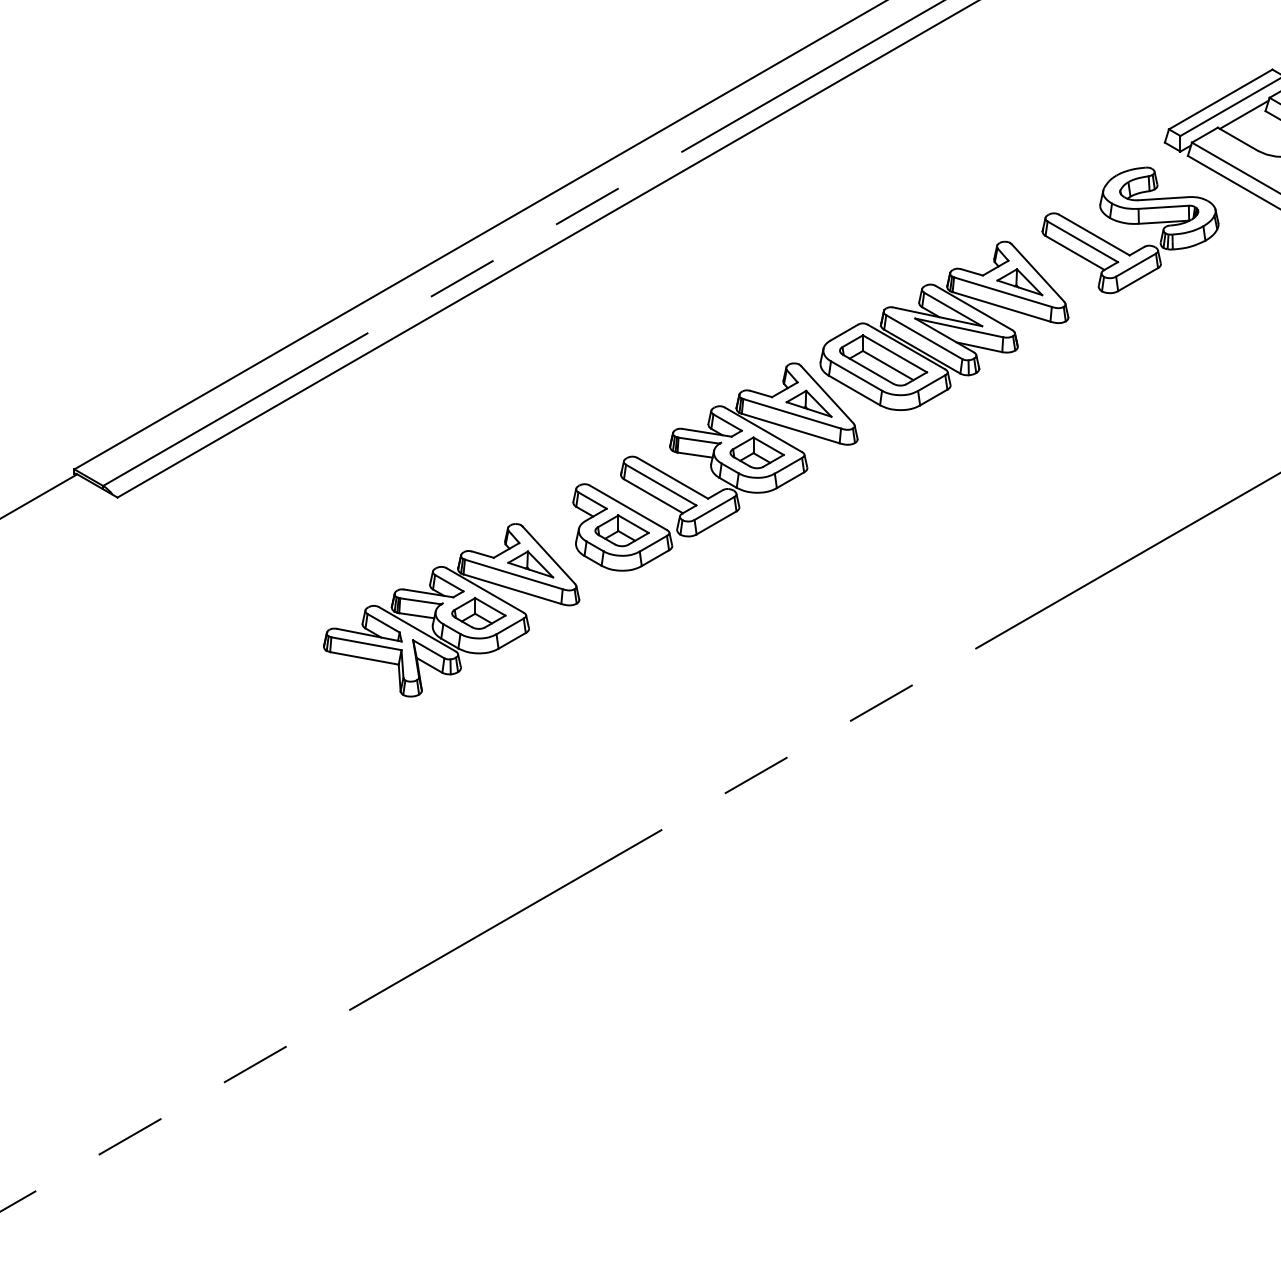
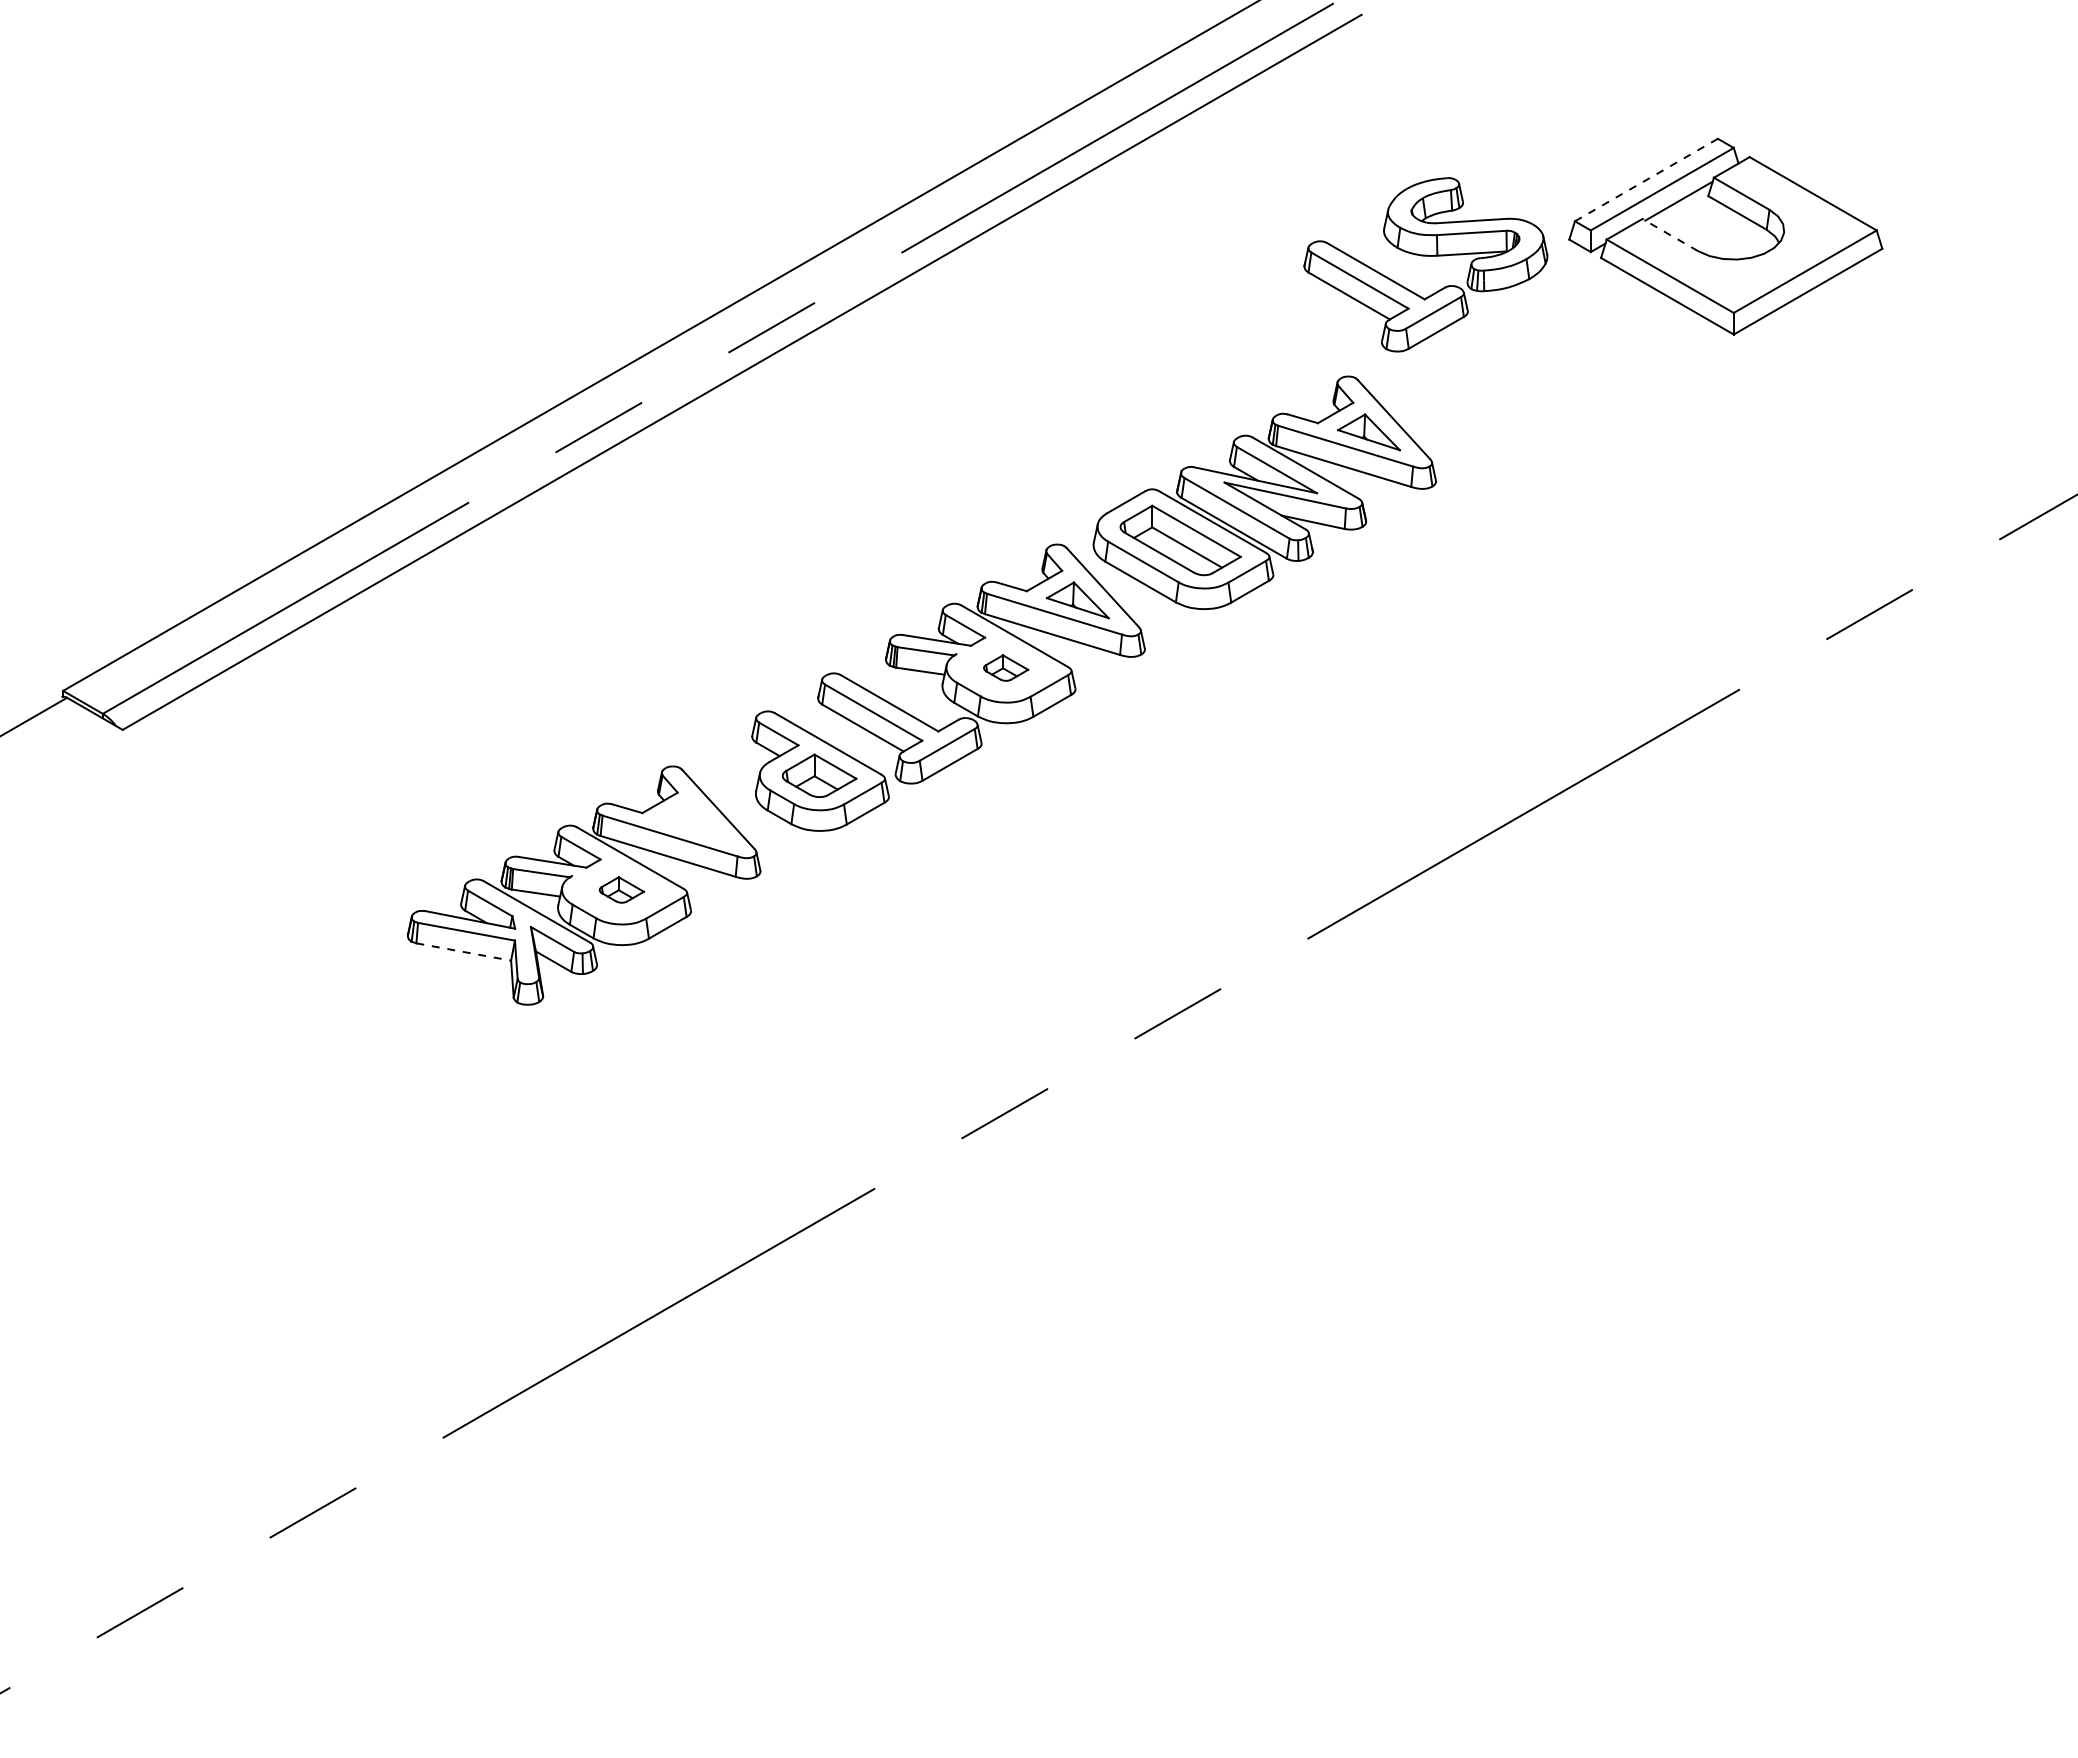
line: (1220, 99) -> (1646, 180), solid -> dashed
line: (1237, 138) -> (1669, 234), solid -> dashed
part: (1130, 224) -> (1425, 256), moved
part: (756, 452) -> (1005, 667), size x0.6
part: (530, 564) -> (693, 822), removed
part: (478, 613) -> (621, 889), size x0.6
line: (365, 658) -> (464, 952), solid -> dashed

